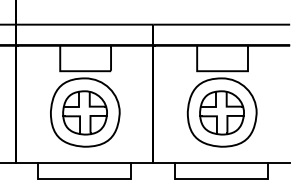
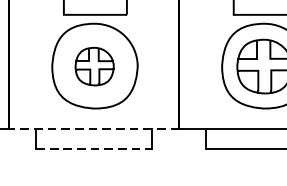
part: (84, 112) -> (93, 66), size x0.7
line: (84, 162) -> (93, 128), solid -> dashed
line: (84, 179) -> (93, 149), solid -> dashed

